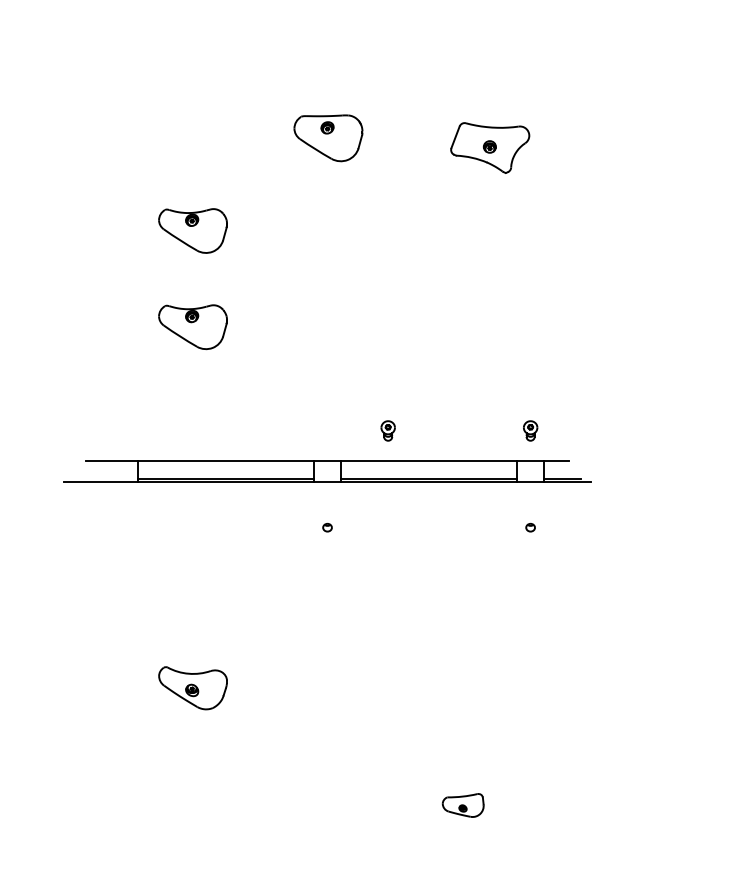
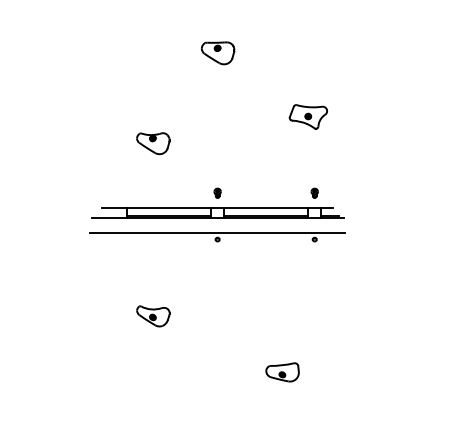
part: (488, 146) -> (307, 116), moved
part: (193, 230) -> (153, 97), removed
part: (387, 429) -> (217, 192), moved
line: (327, 514) -> (217, 233), added
part: (463, 805) -> (282, 372), size x1.67

